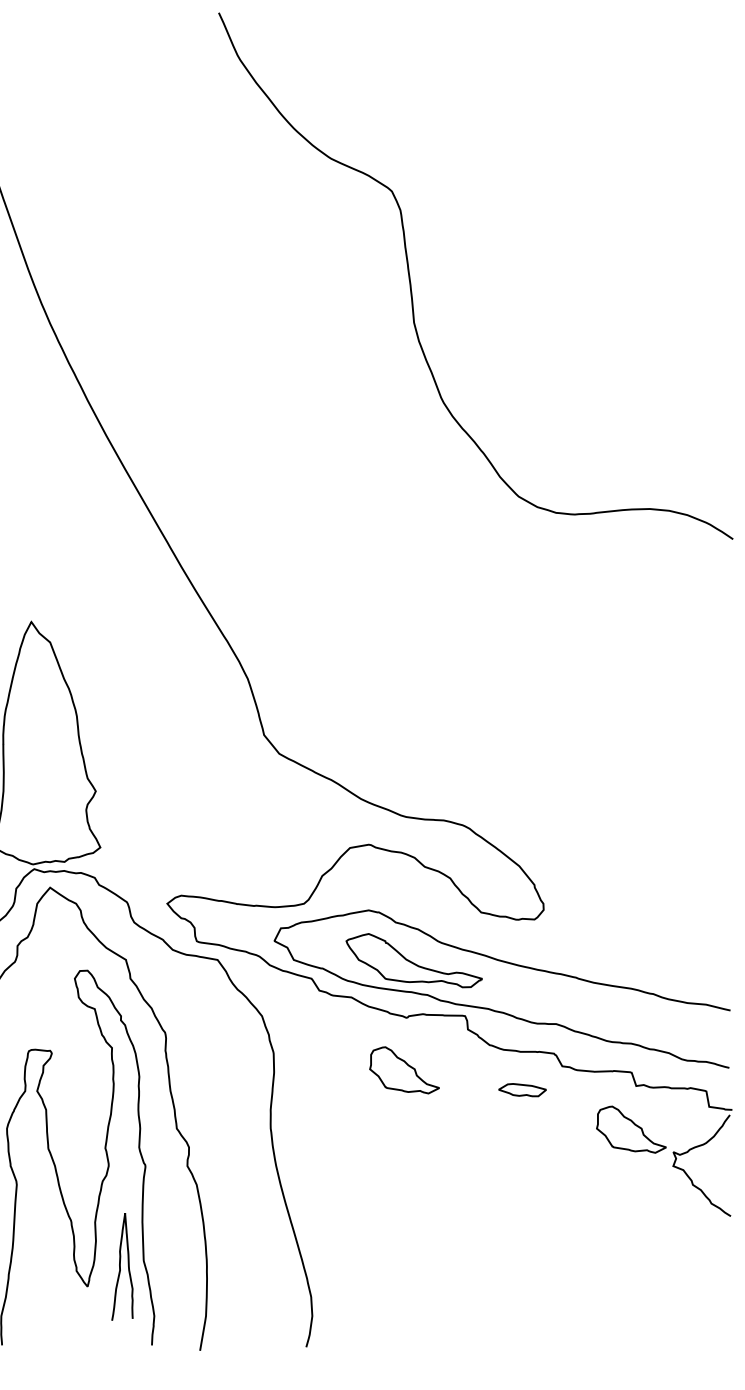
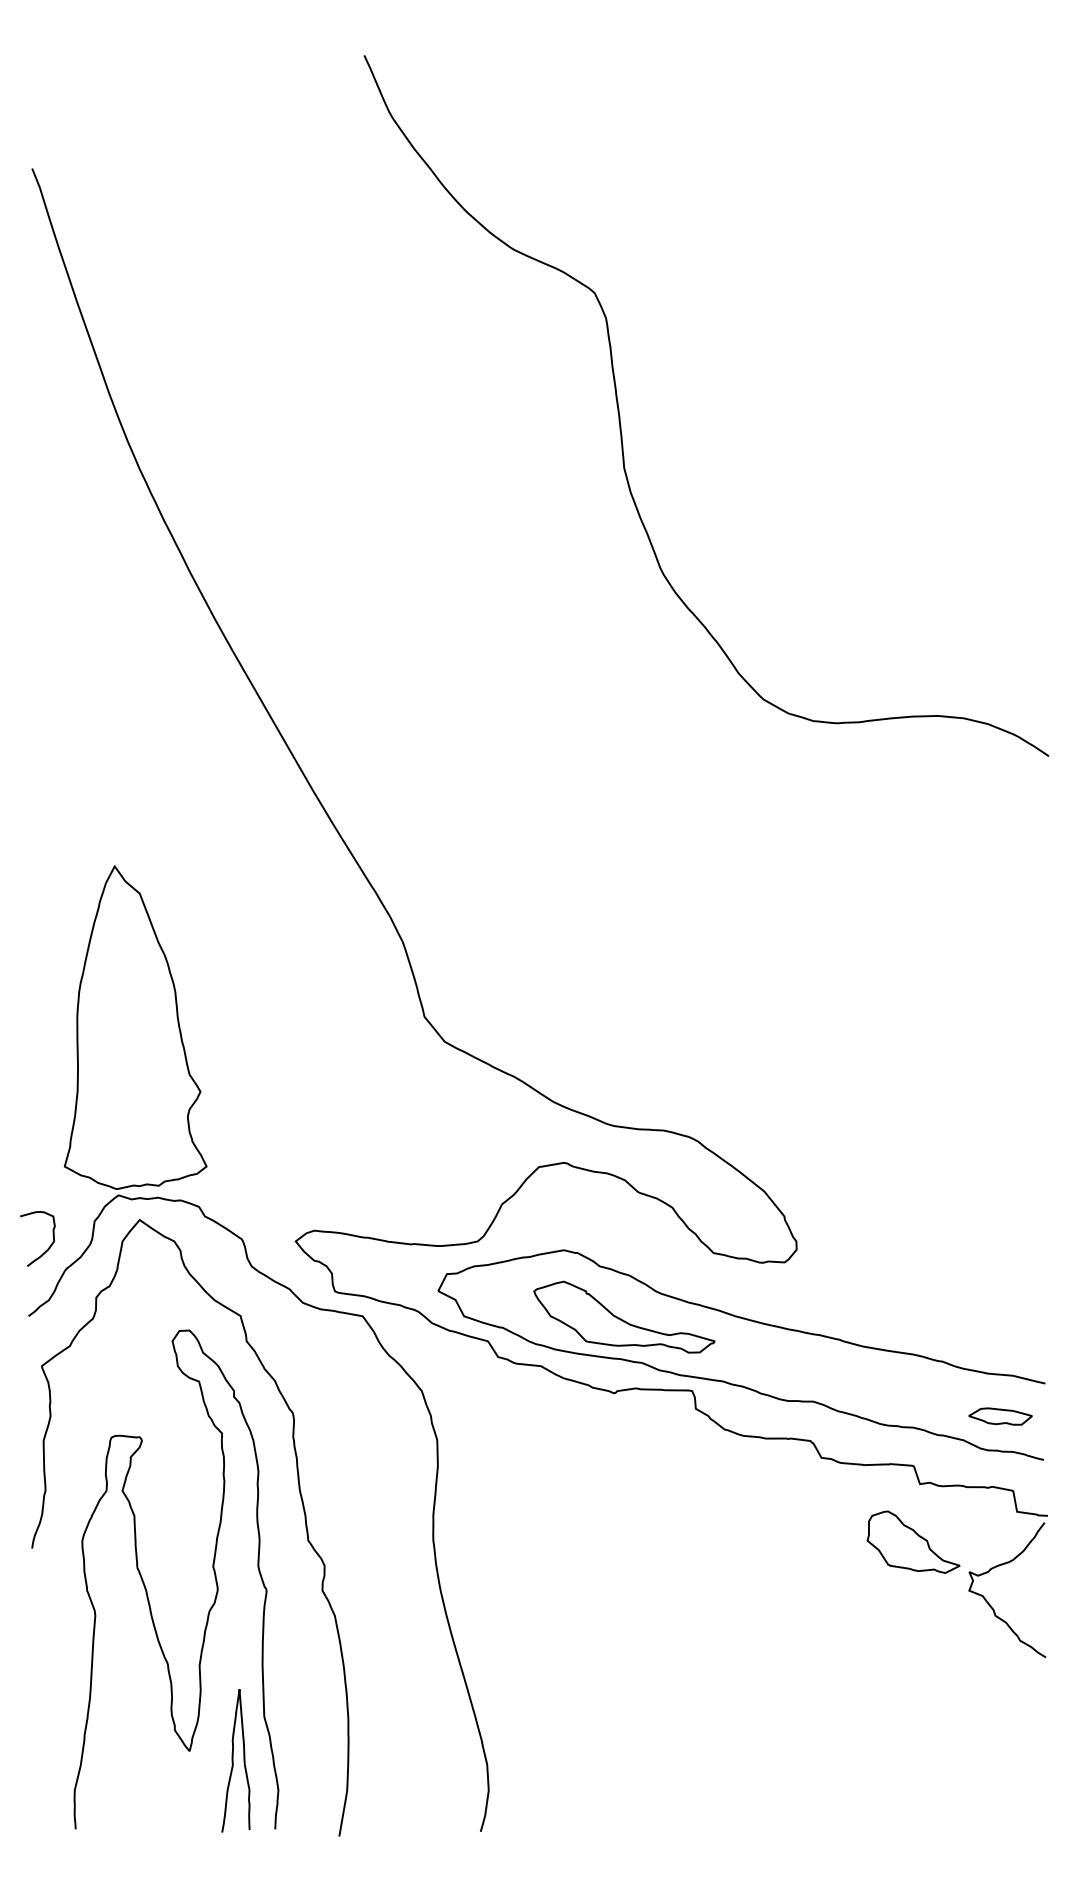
part: (404, 1069) -> (611, 1462), removed
part: (522, 1090) -> (1000, 1416), moved
curve: (120, 1266) -> (233, 1760), moved

